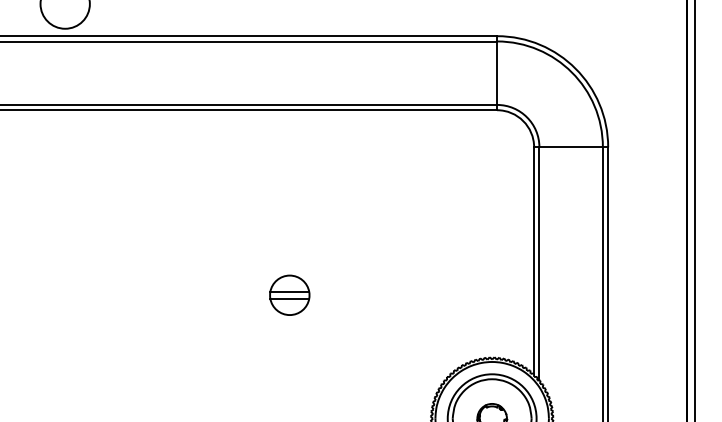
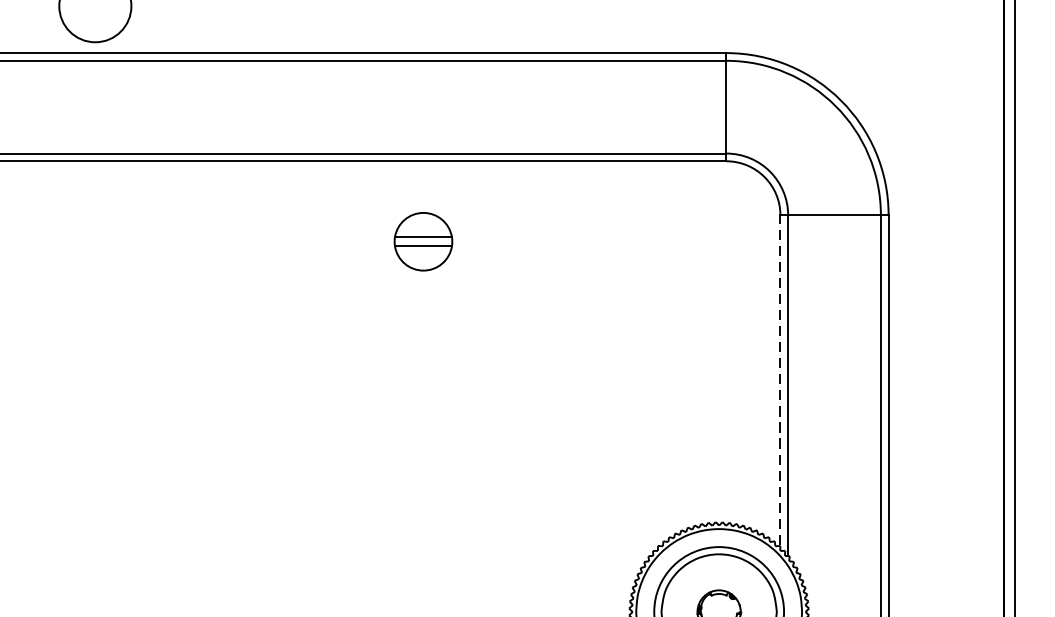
line: (534, 260) -> (780, 380), solid -> dashed
part: (289, 294) -> (423, 240), moved

